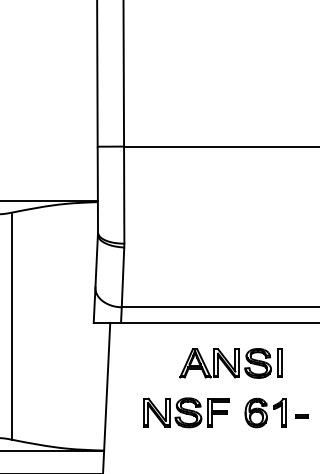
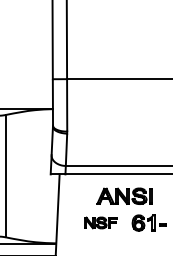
part: (185, 411) -> (100, 222), size x0.7

